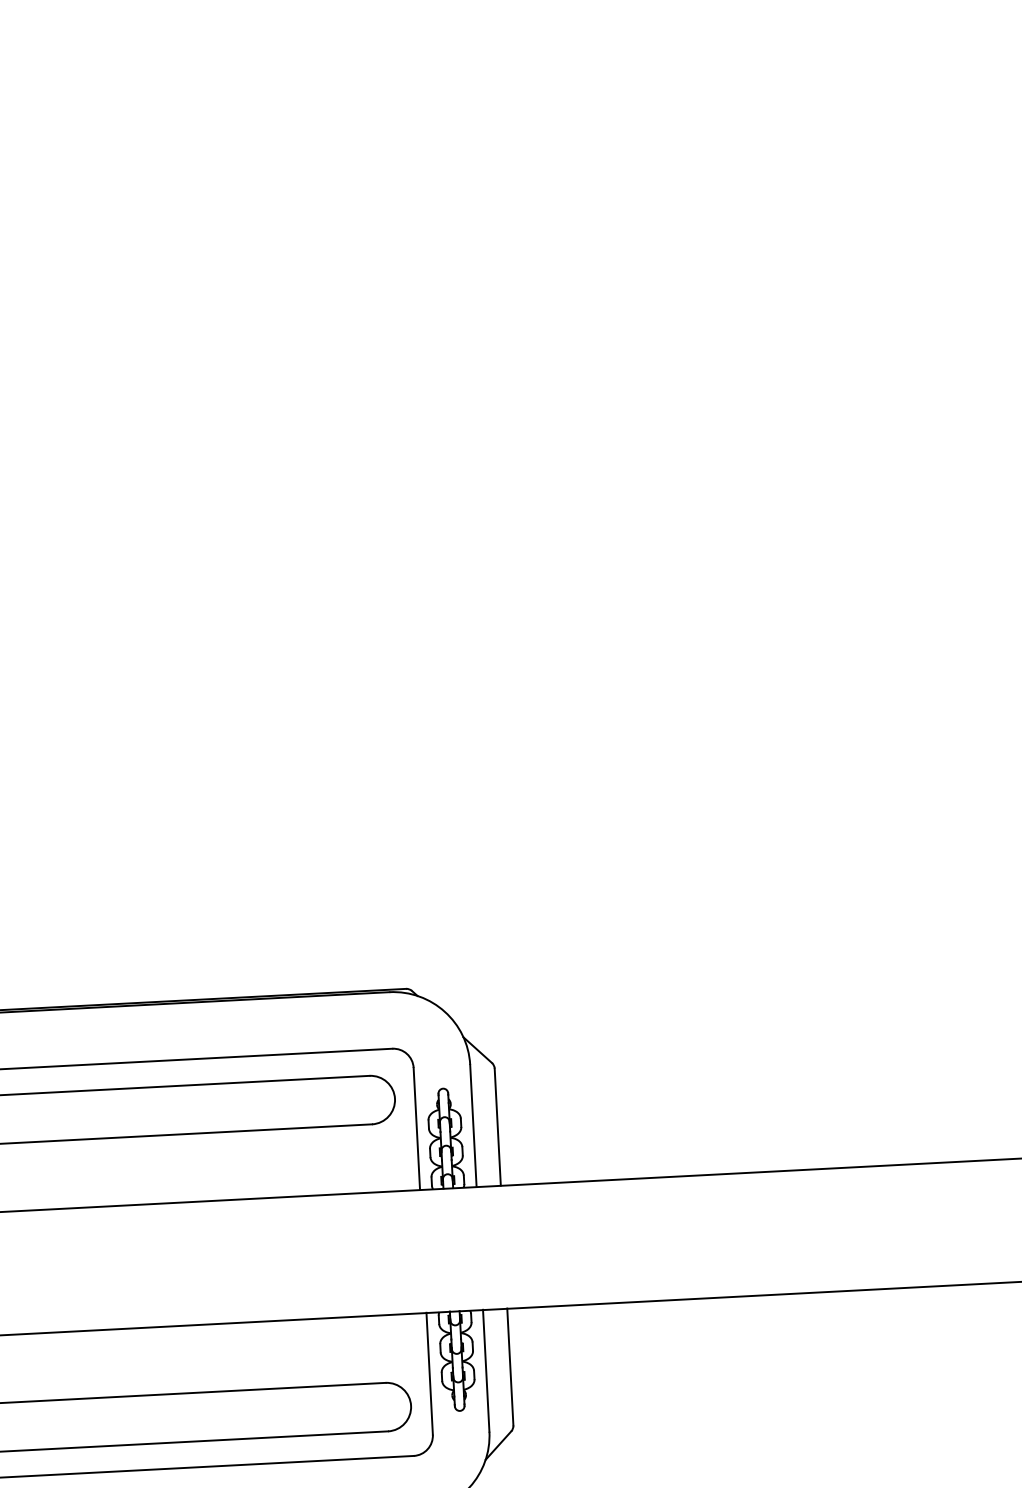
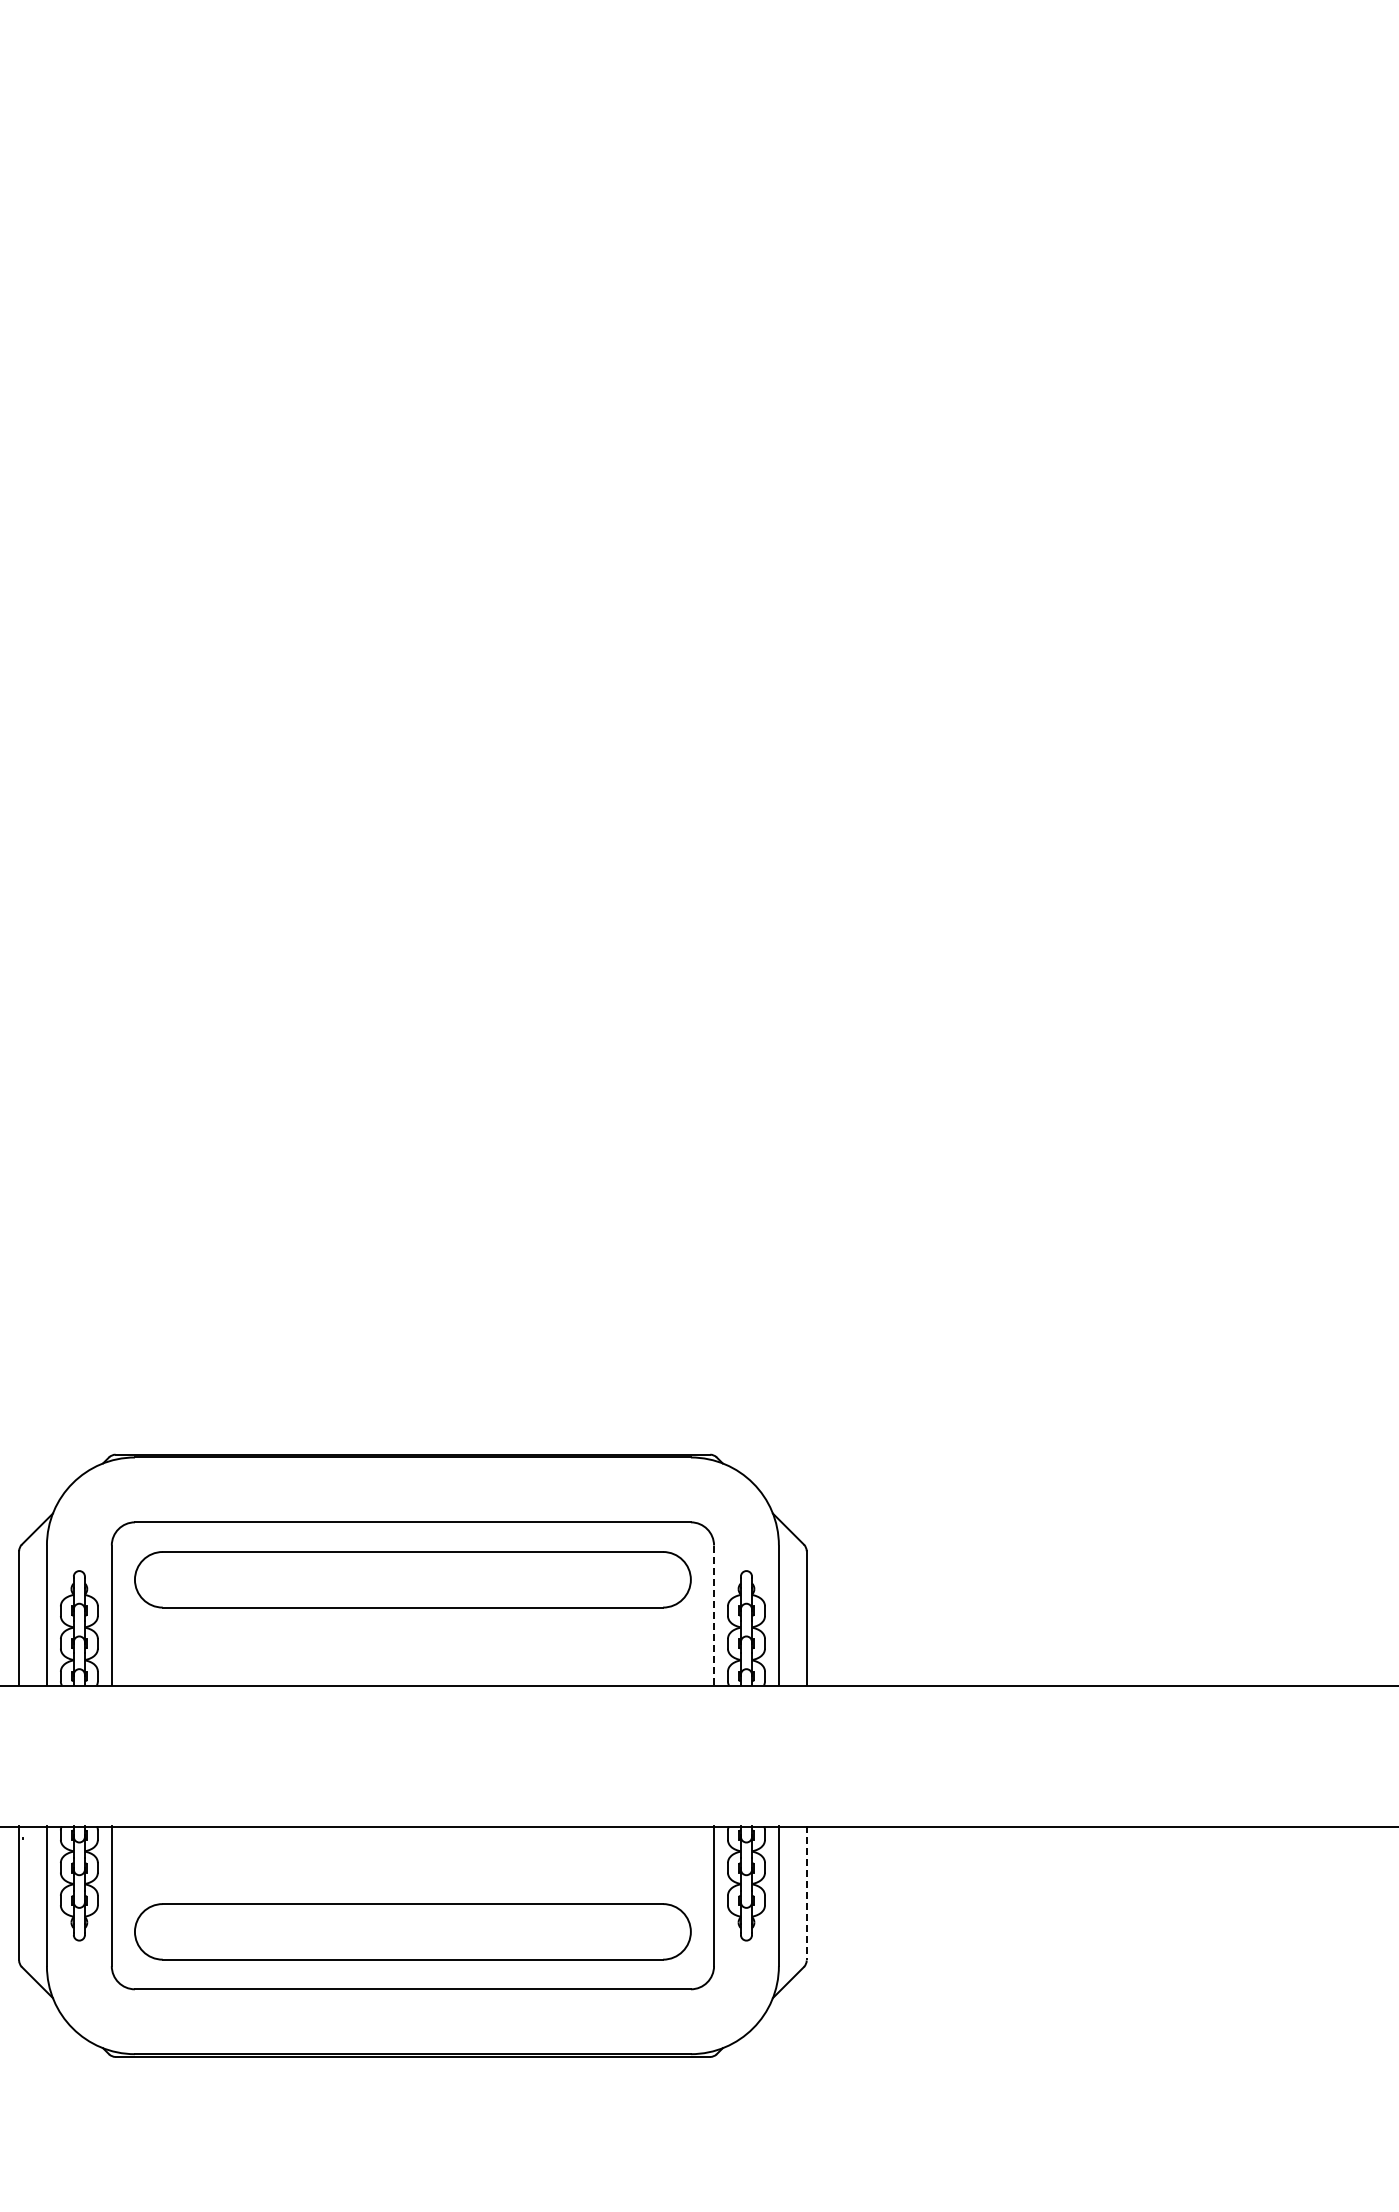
line: (417, 1128) -> (714, 1615), solid -> dashed
line: (510, 1367) -> (806, 1893), solid -> dashed

